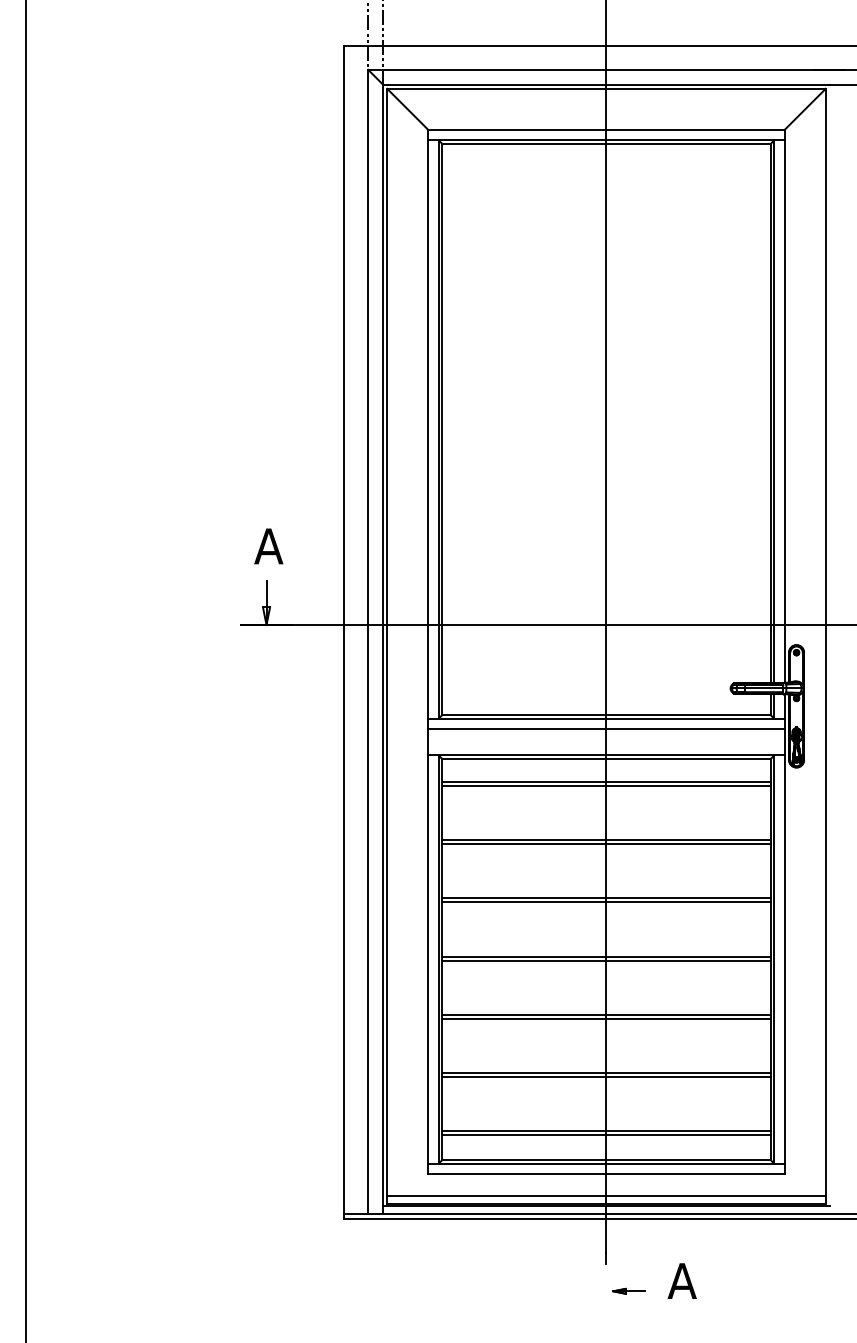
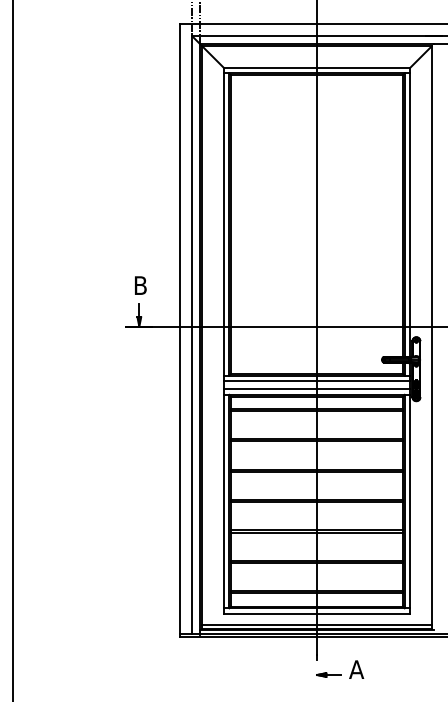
text: (268, 546) -> (140, 285), A -> B
line: (605, 745) -> (316, 389), added
part: (628, 1290) -> (328, 674), size x1.43

